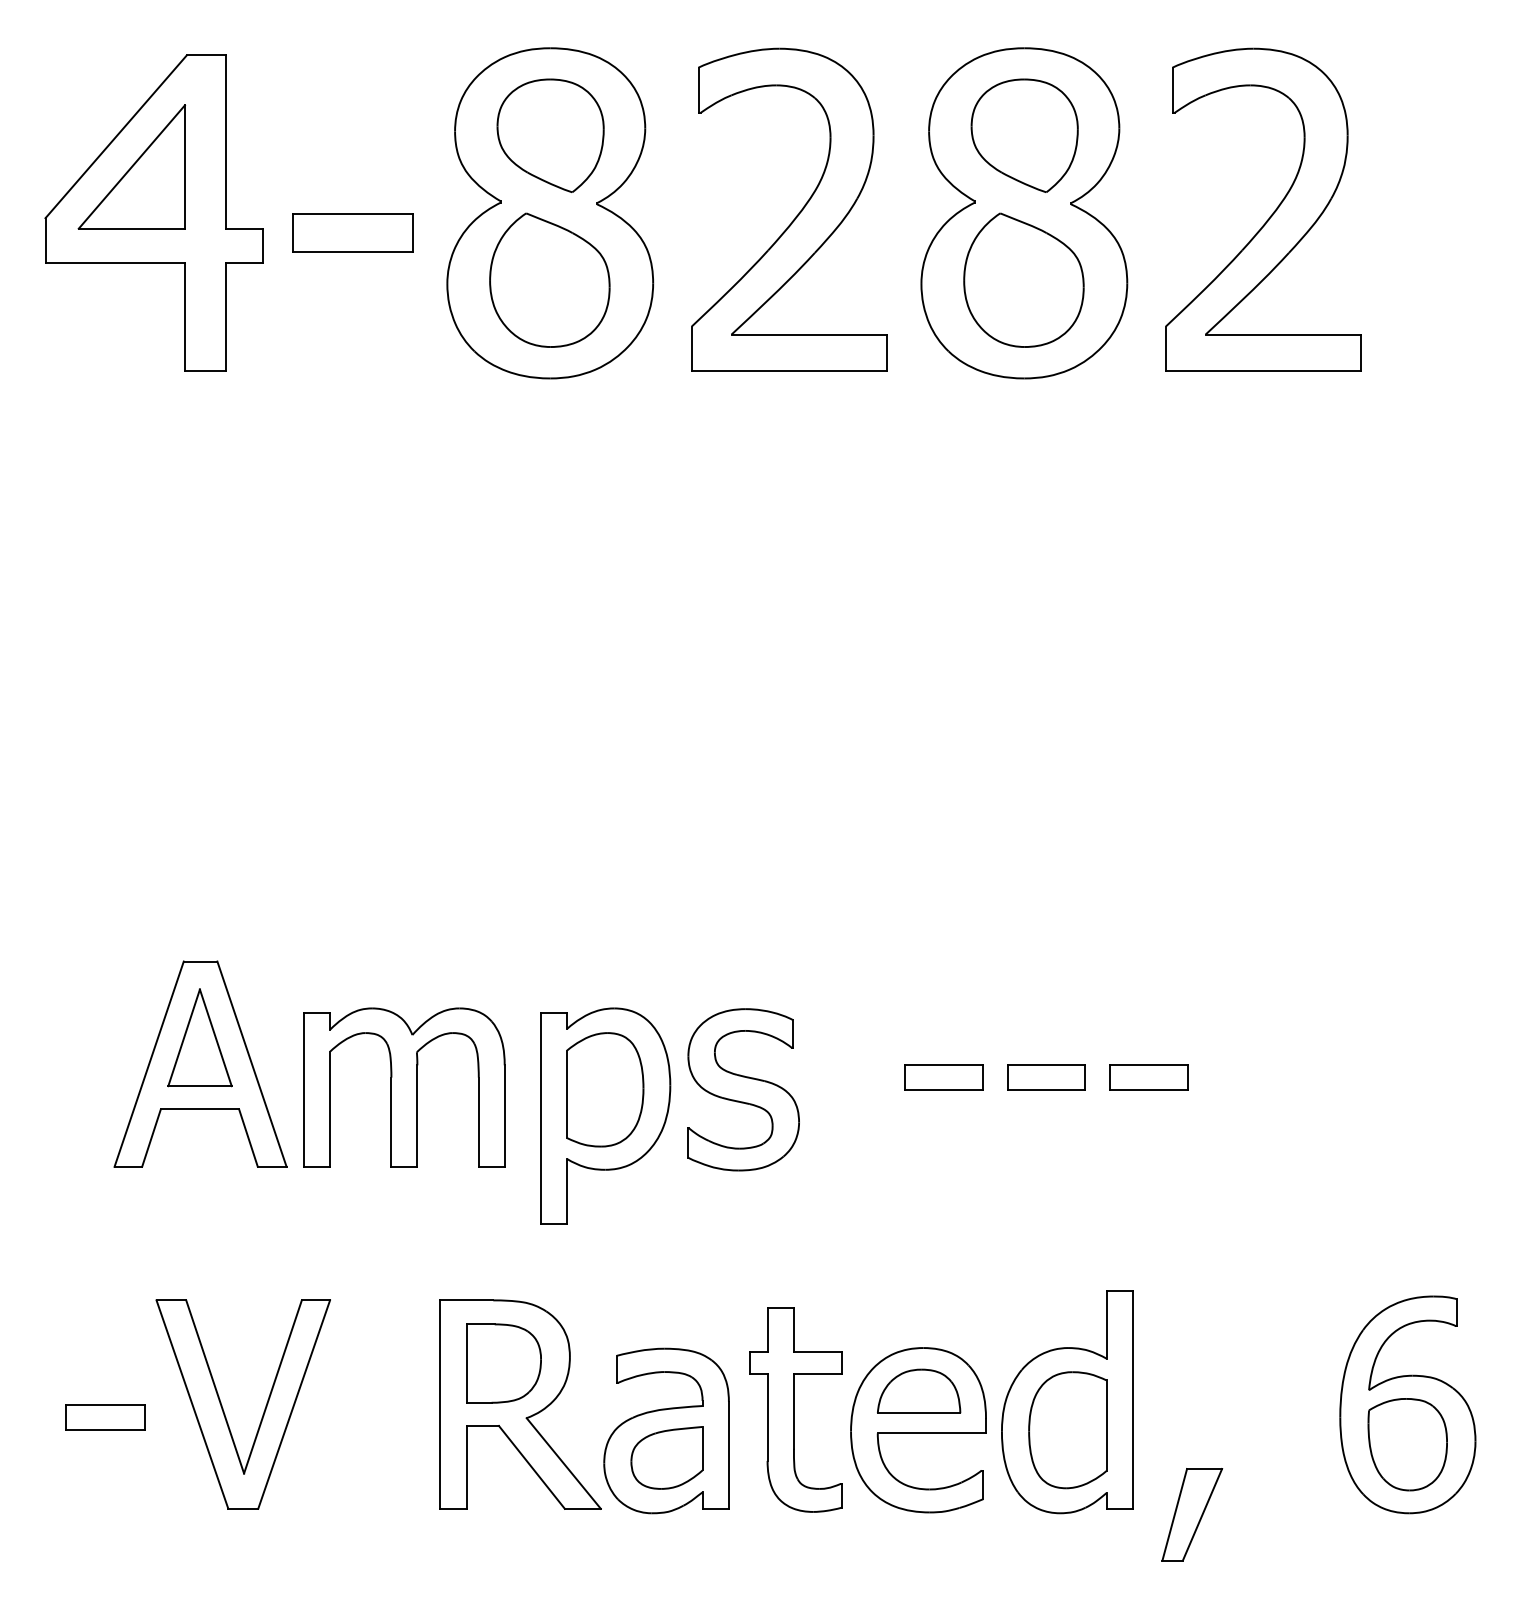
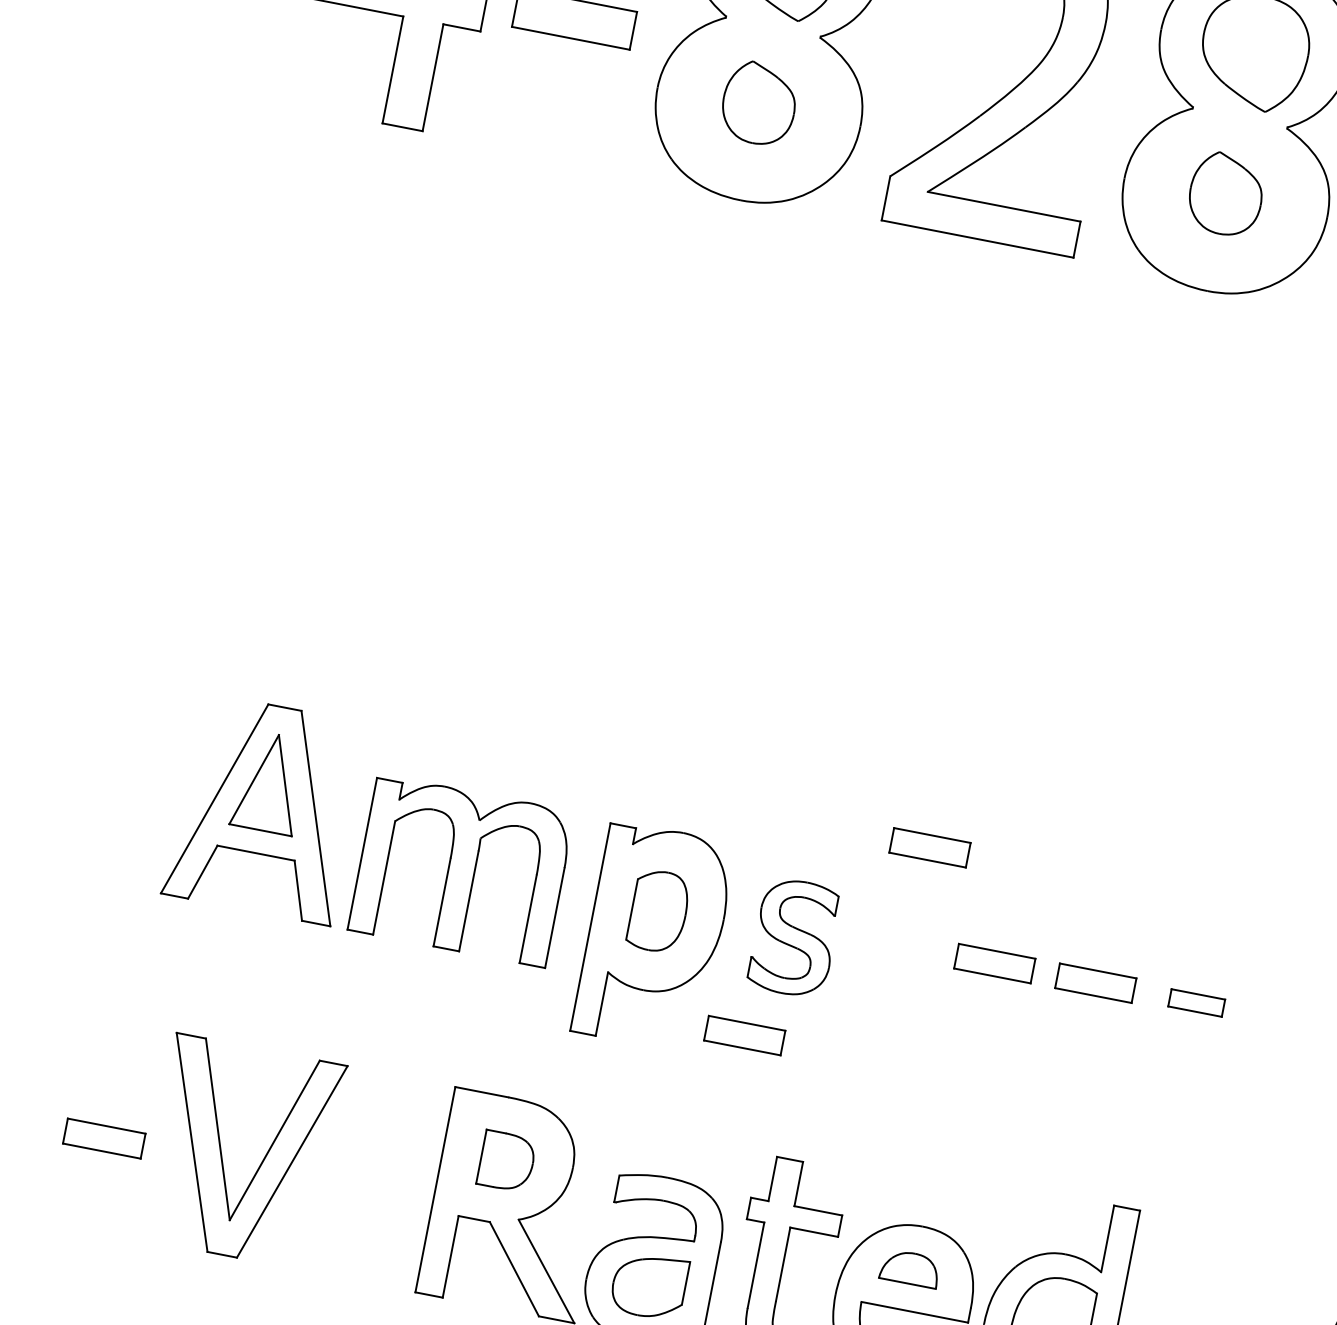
part: (549, 279) -> (759, 102), size x0.6
part: (1023, 279) -> (1225, 193), size x0.6
part: (858, 976) -> (929, 848), added
part: (1148, 1077) -> (1196, 1003), size x0.7
part: (605, 1089) -> (659, 911), size x0.7
part: (743, 1089) -> (795, 937), size x0.7
part: (712, 1195) -> (744, 1036), added
part: (503, 1363) -> (506, 1161), size x0.7
part: (919, 1390) -> (910, 1267), size x0.7

